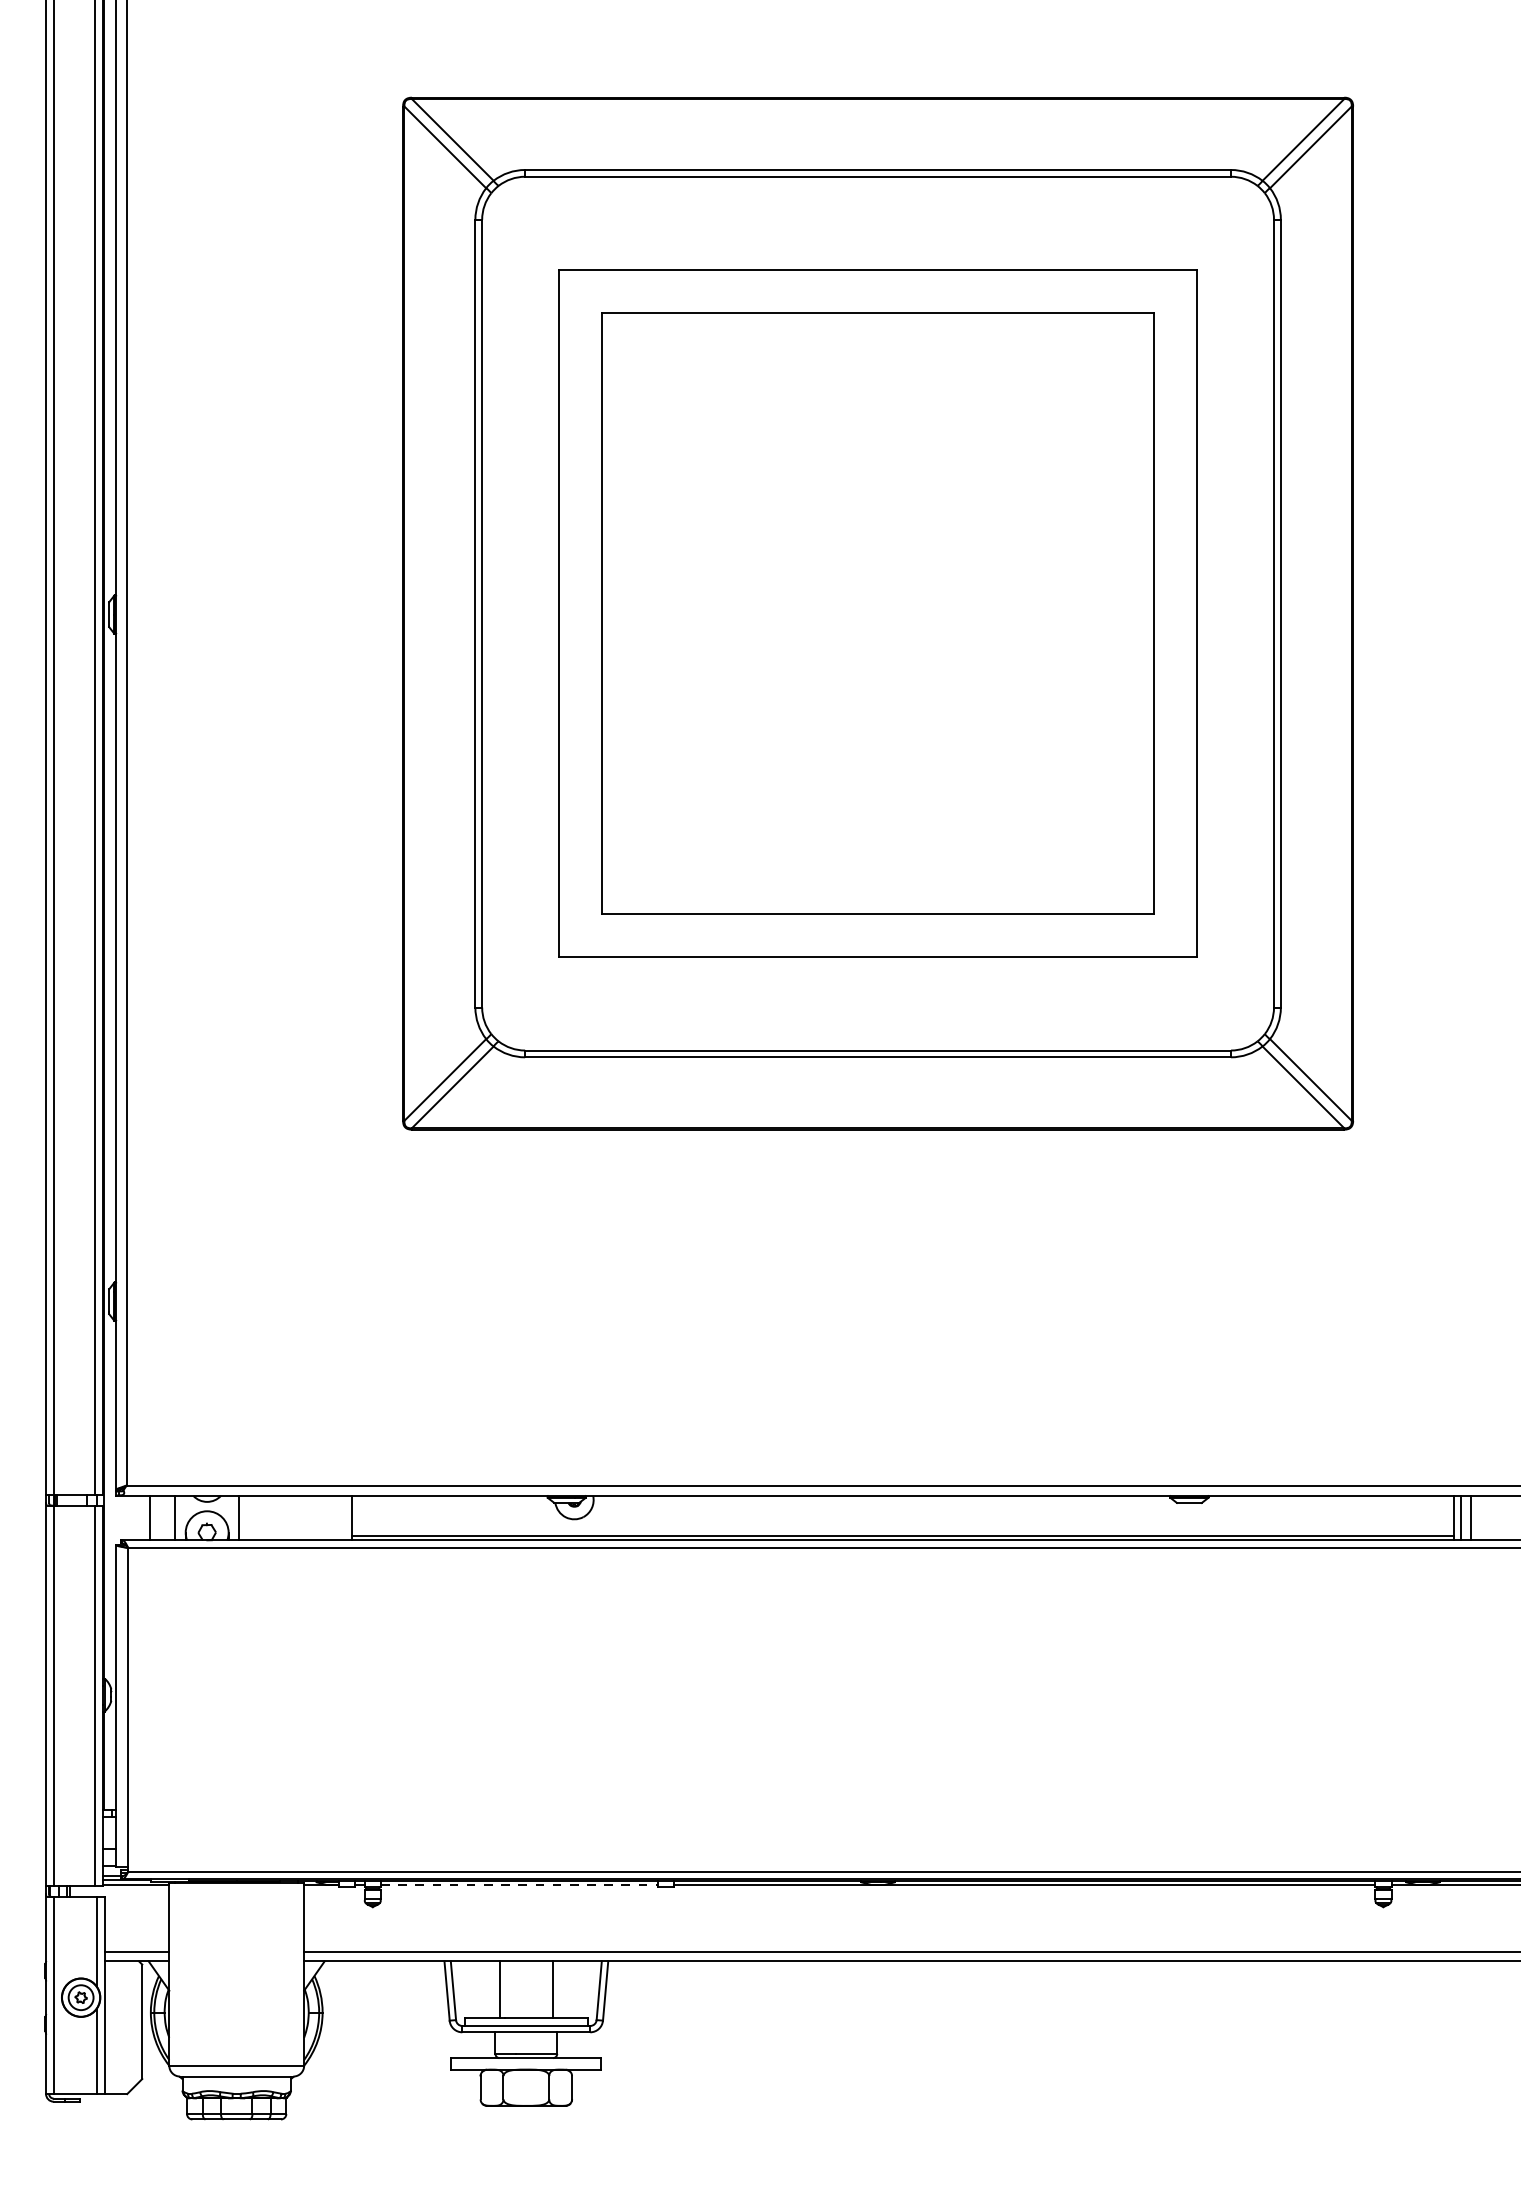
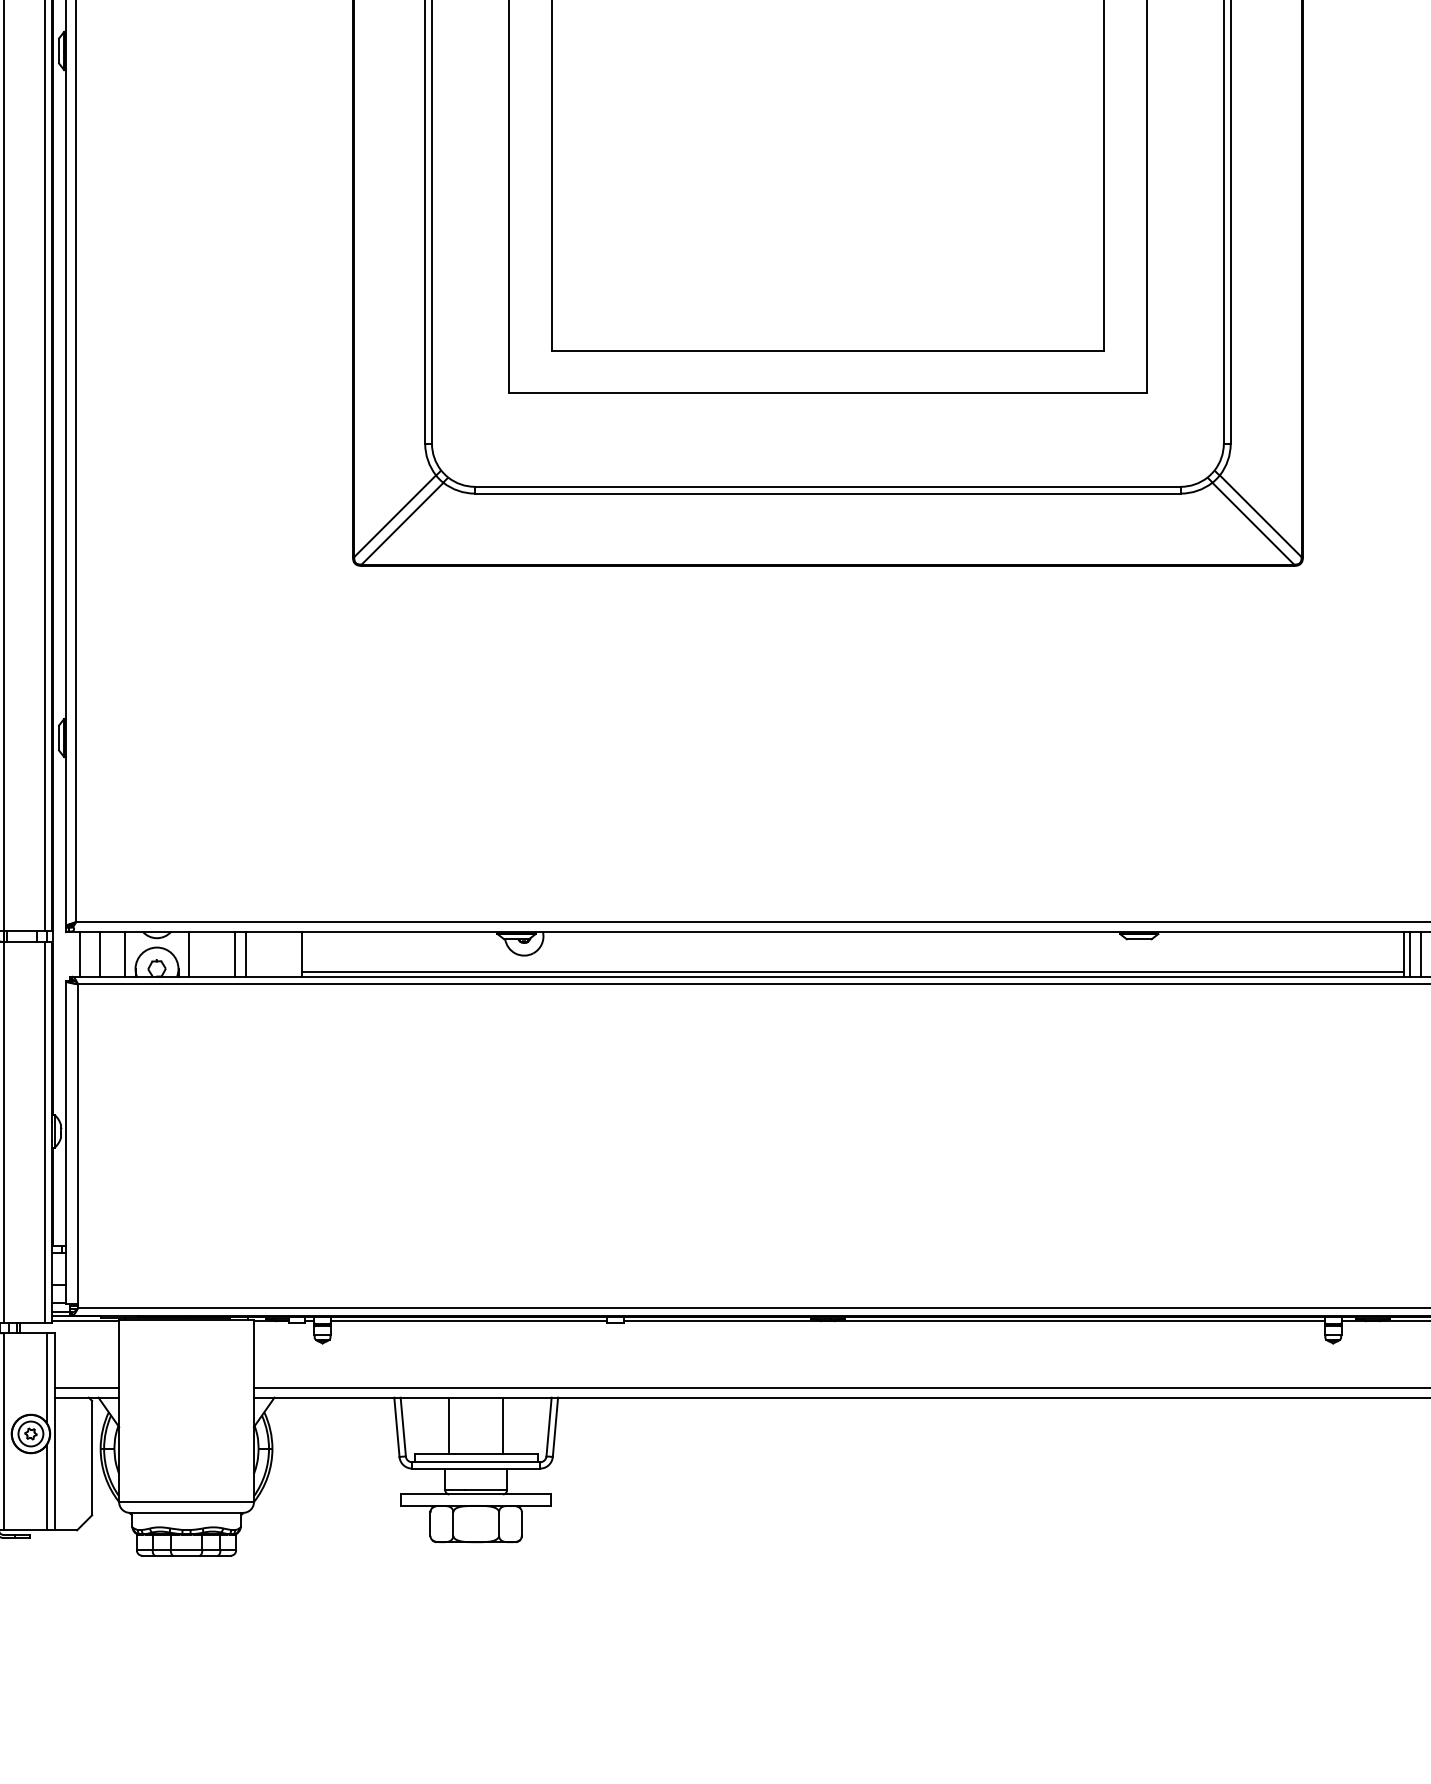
line: (130, 1517) -> (80, 953), added
line: (285, 1517) -> (235, 953), added
line: (295, 1517) -> (245, 953), added
line: (519, 1885) -> (469, 1321), dashed -> solid

